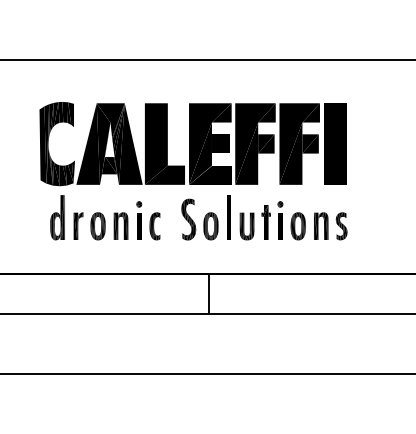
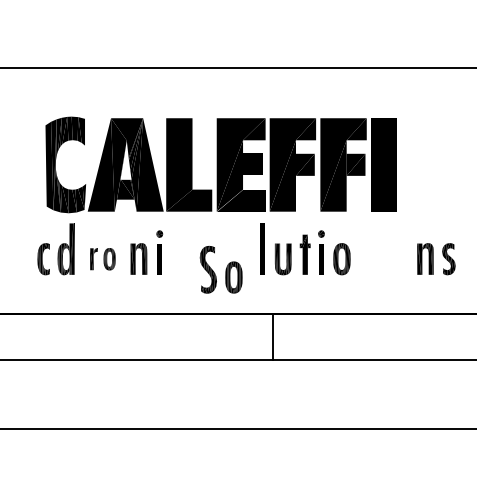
part: (199, 219) -> (220, 269), moved
part: (89, 226) -> (102, 259), size x0.7
part: (154, 226) -> (43, 259), moved
part: (330, 226) -> (436, 259), moved
line: (208, 294) -> (272, 337), moved

